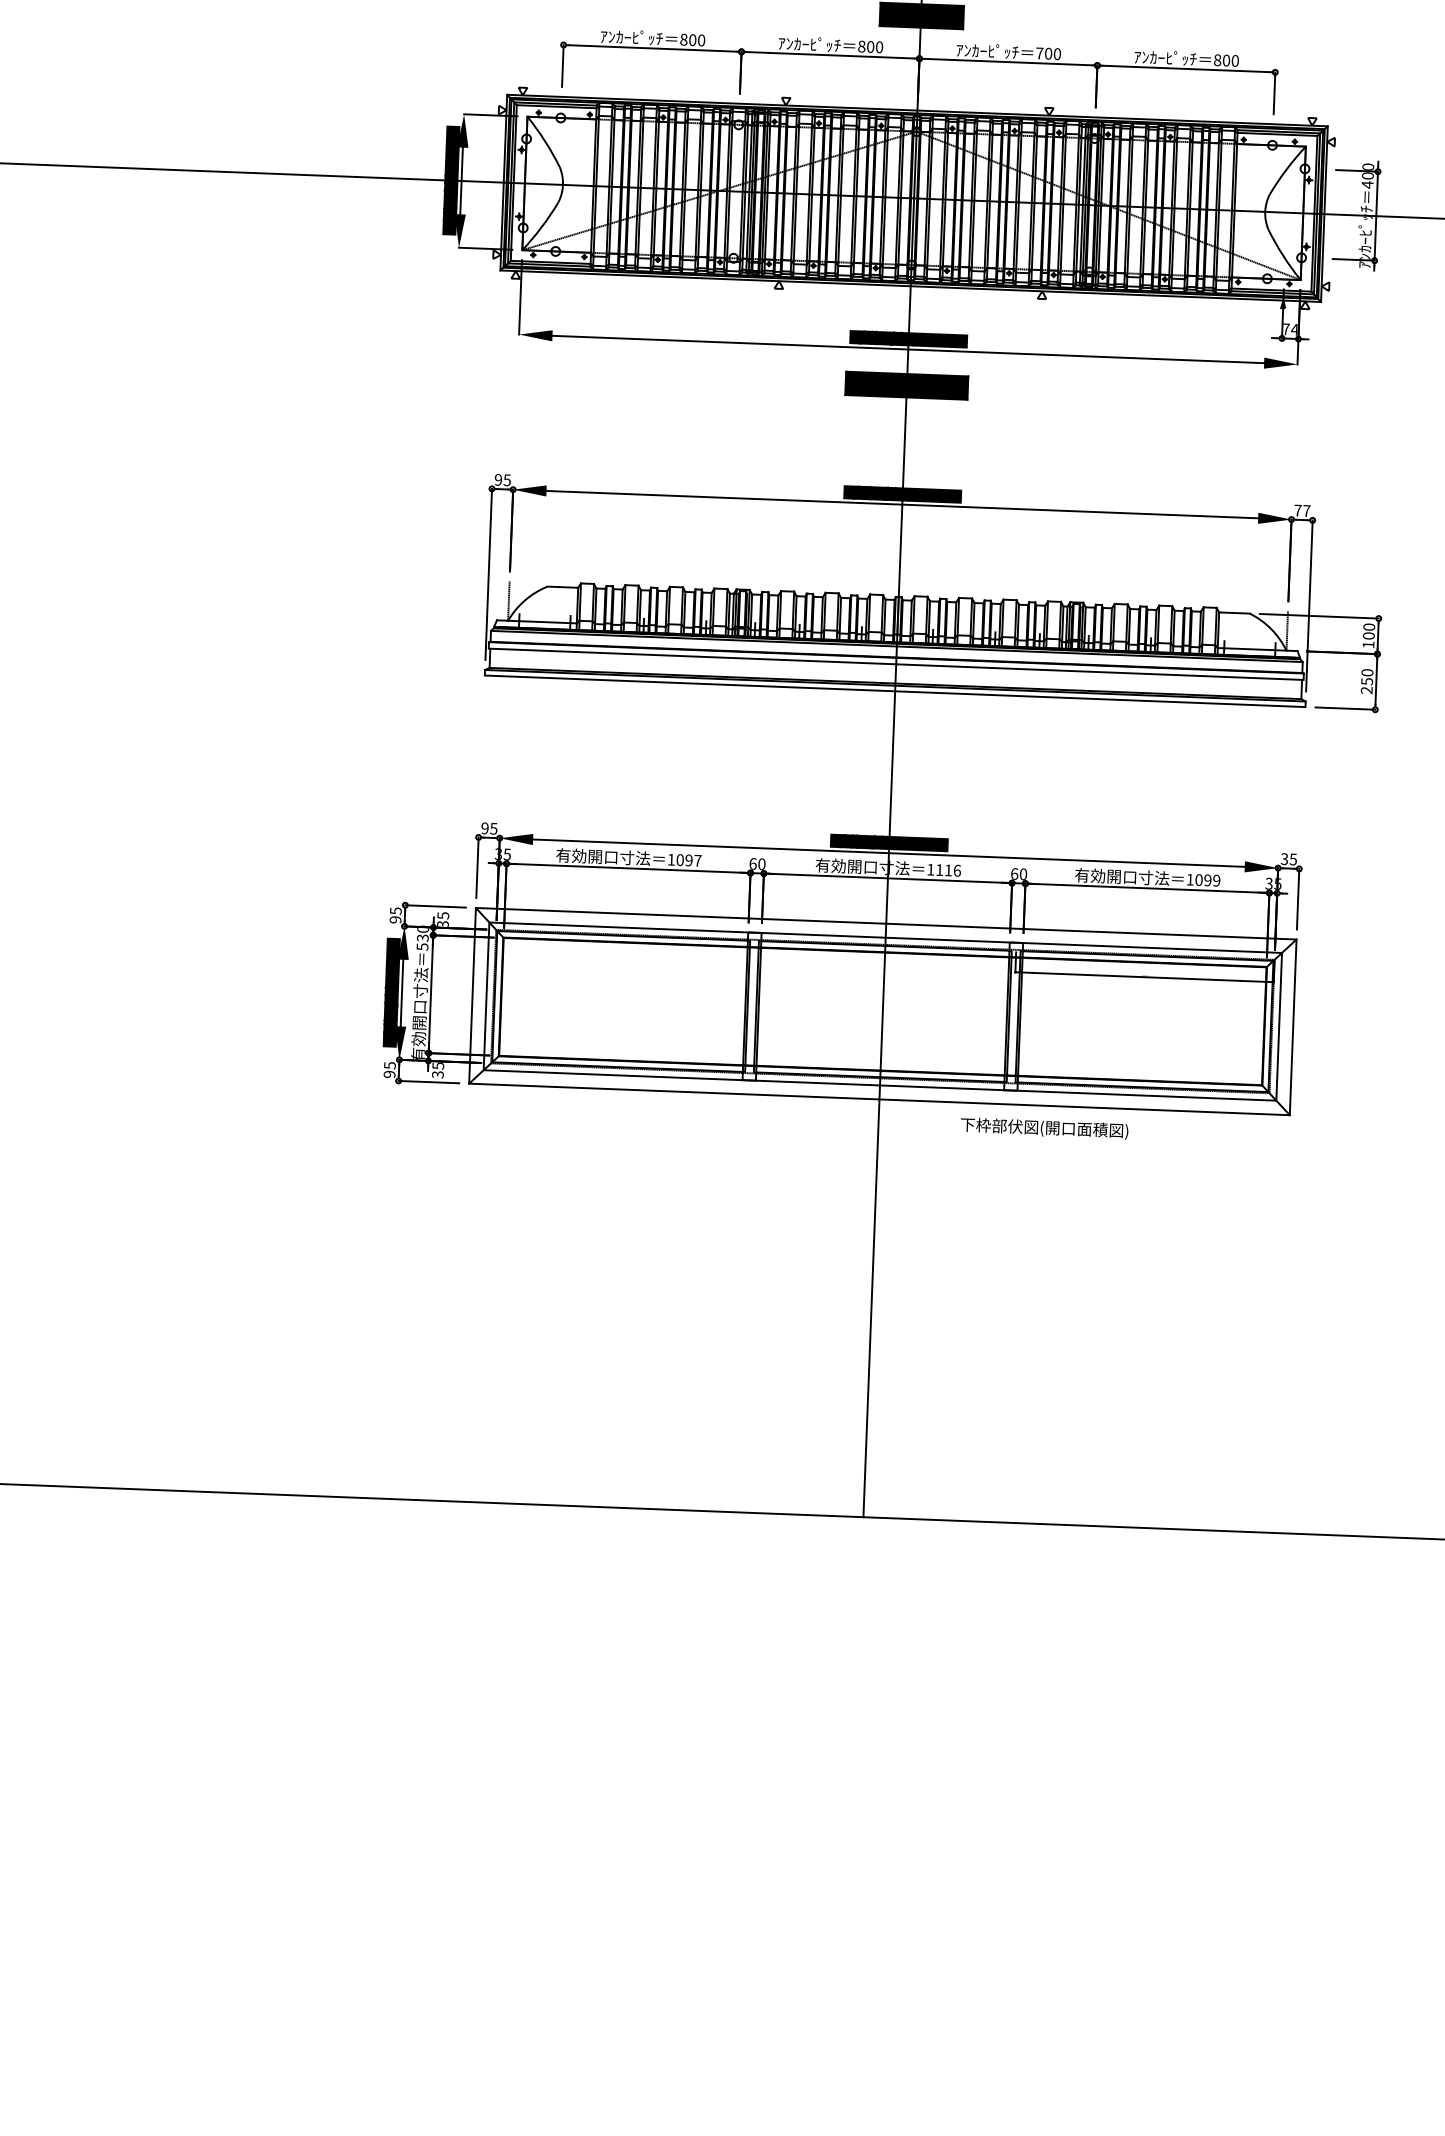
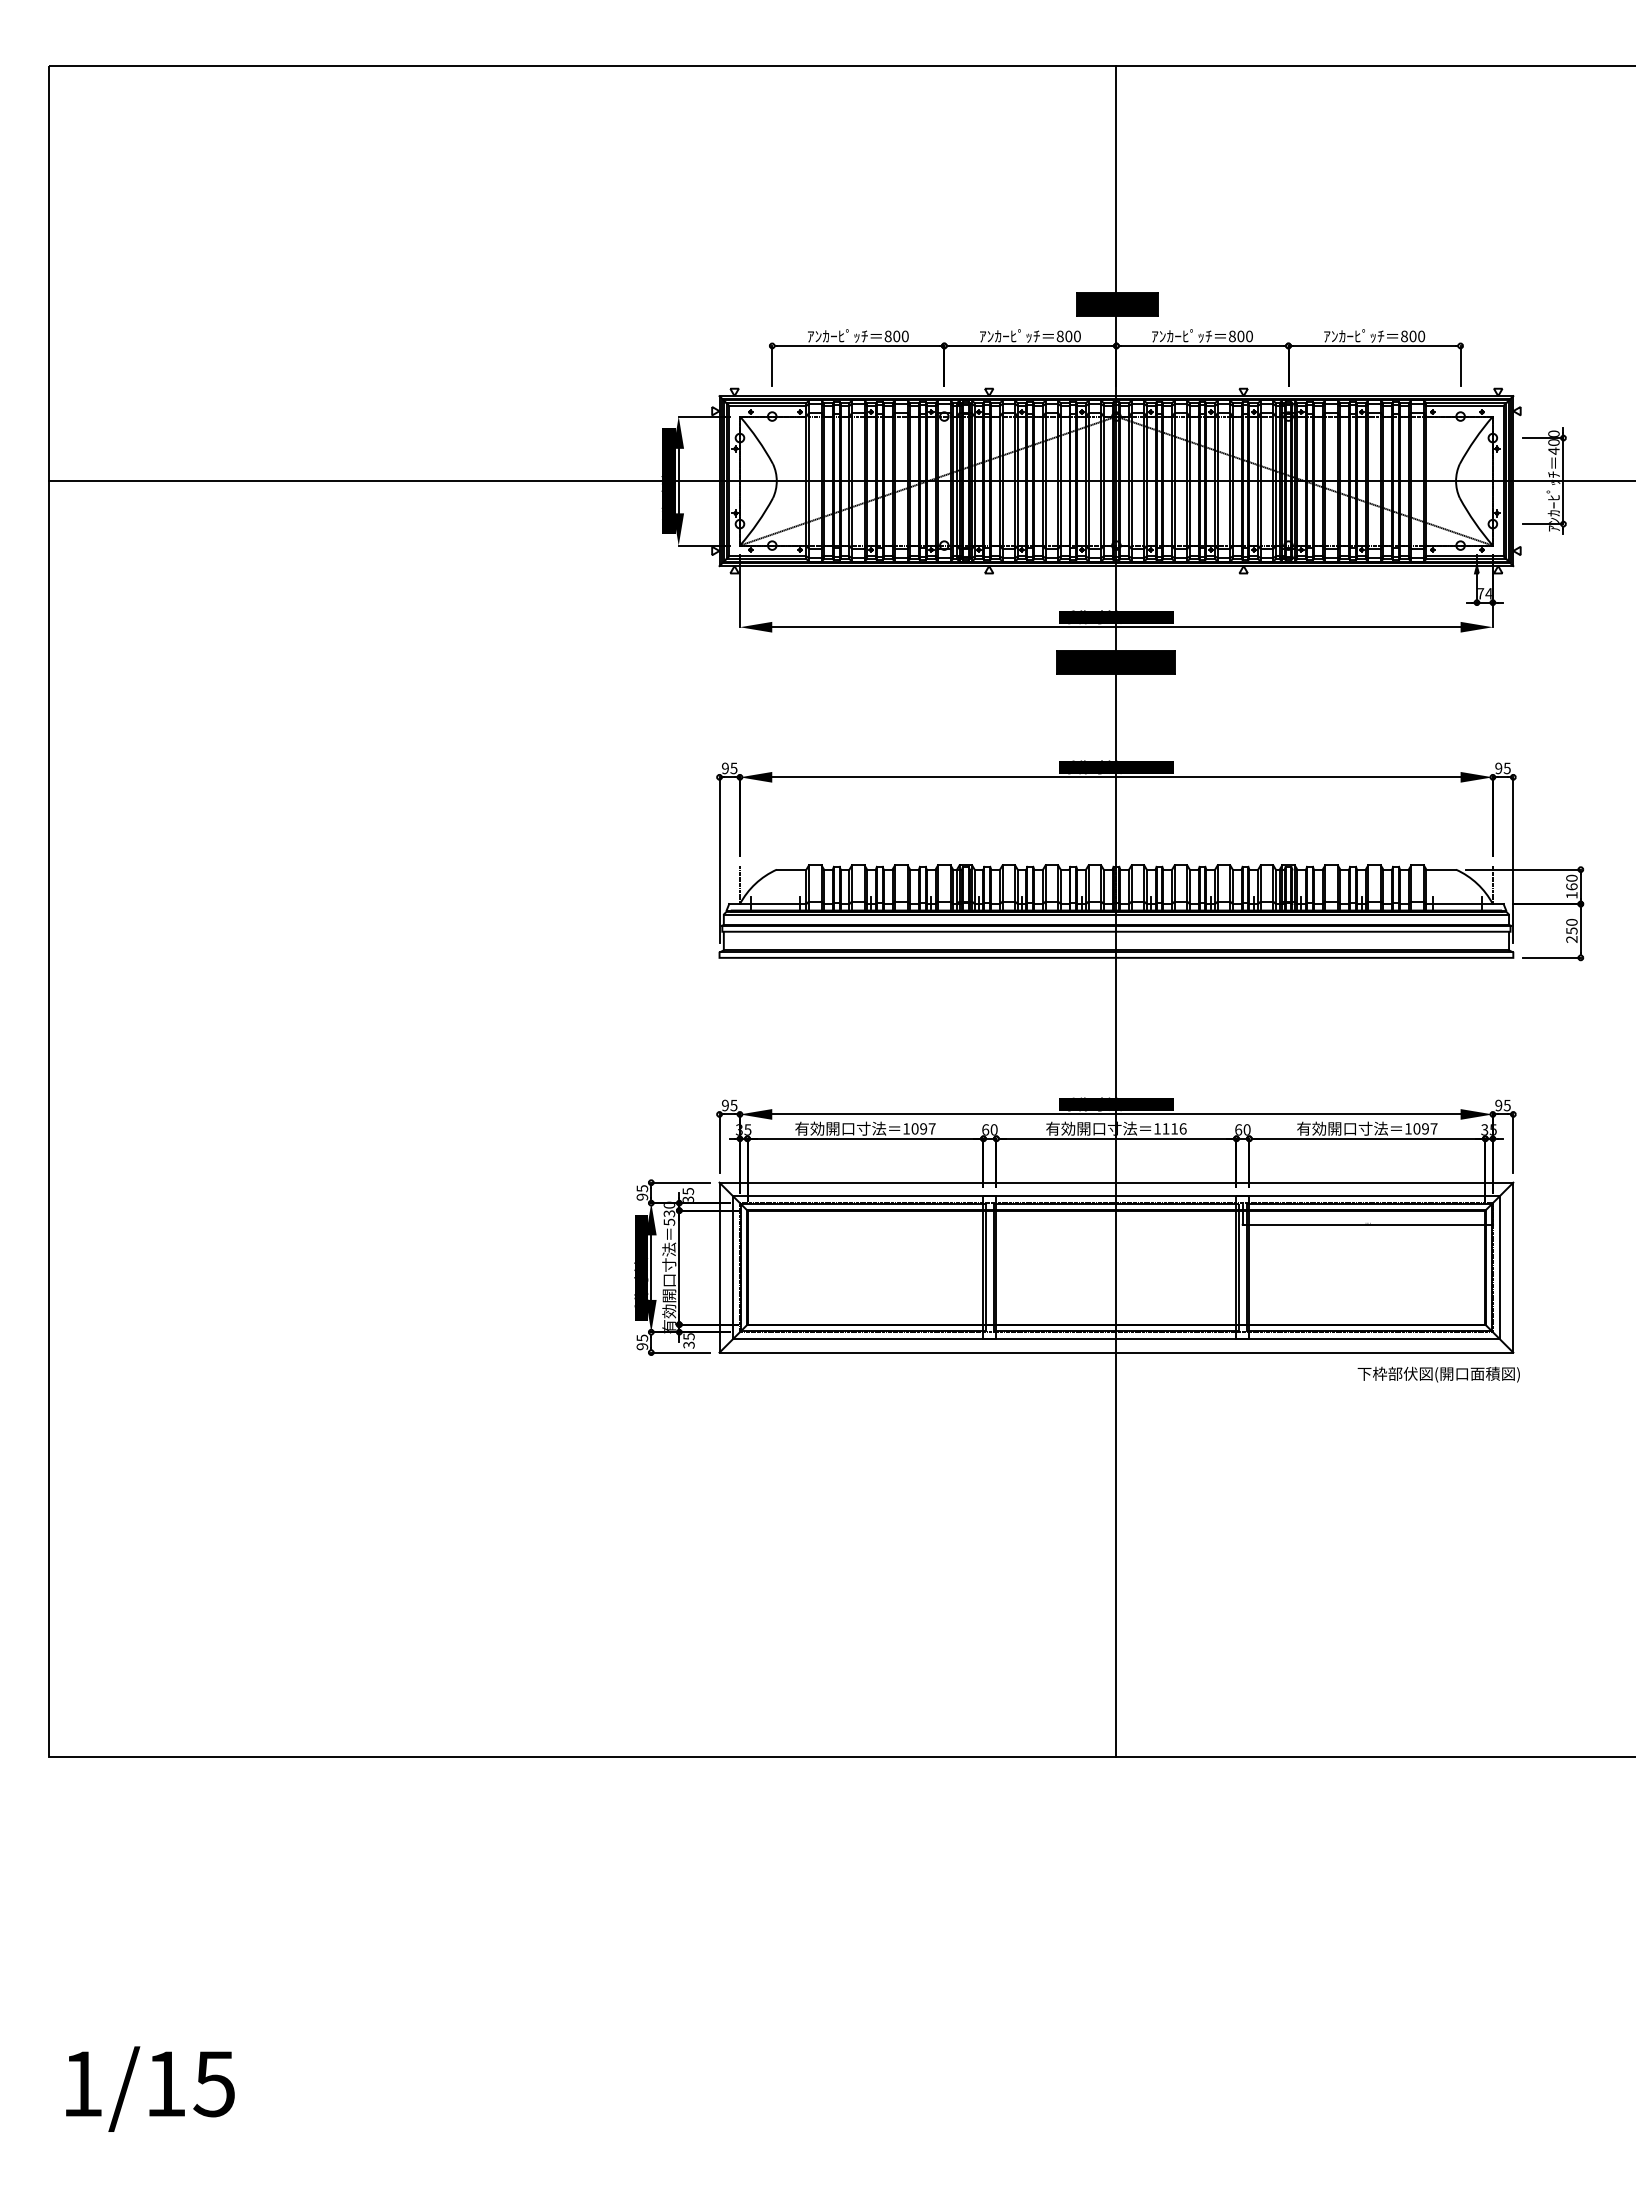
text: (1039, 53) -> (1232, 336), 700 -> 800
text: (1301, 510) -> (1502, 768), 77 -> 95
text: (1368, 635) -> (1571, 886), 100 -> 160
text: (1284, 859) -> (1498, 1105), 35 -> 95
text: (1216, 880) -> (1433, 1128), 1099 -> 1097
text: (1044, 1128) -> (1438, 1374), moved

